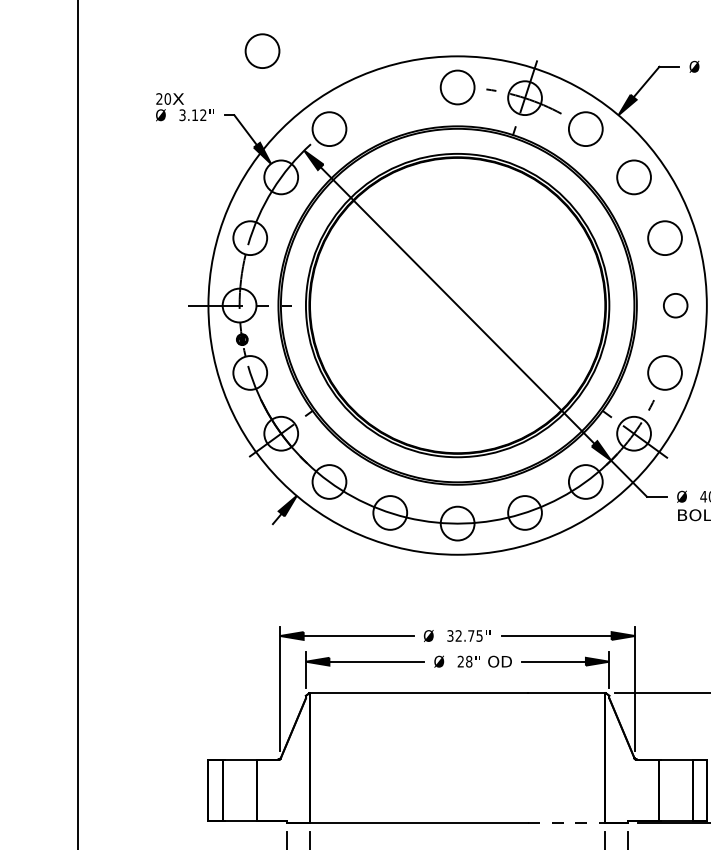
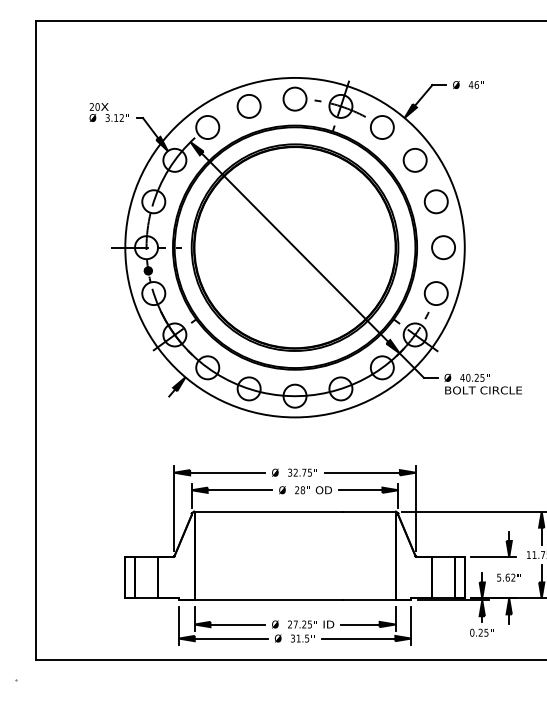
circle: (261, 51) -> (248, 106), moved
circle: (675, 305) -> (443, 247), size x1.43
line: (566, 823) -> (369, 600), dashed -> solid

